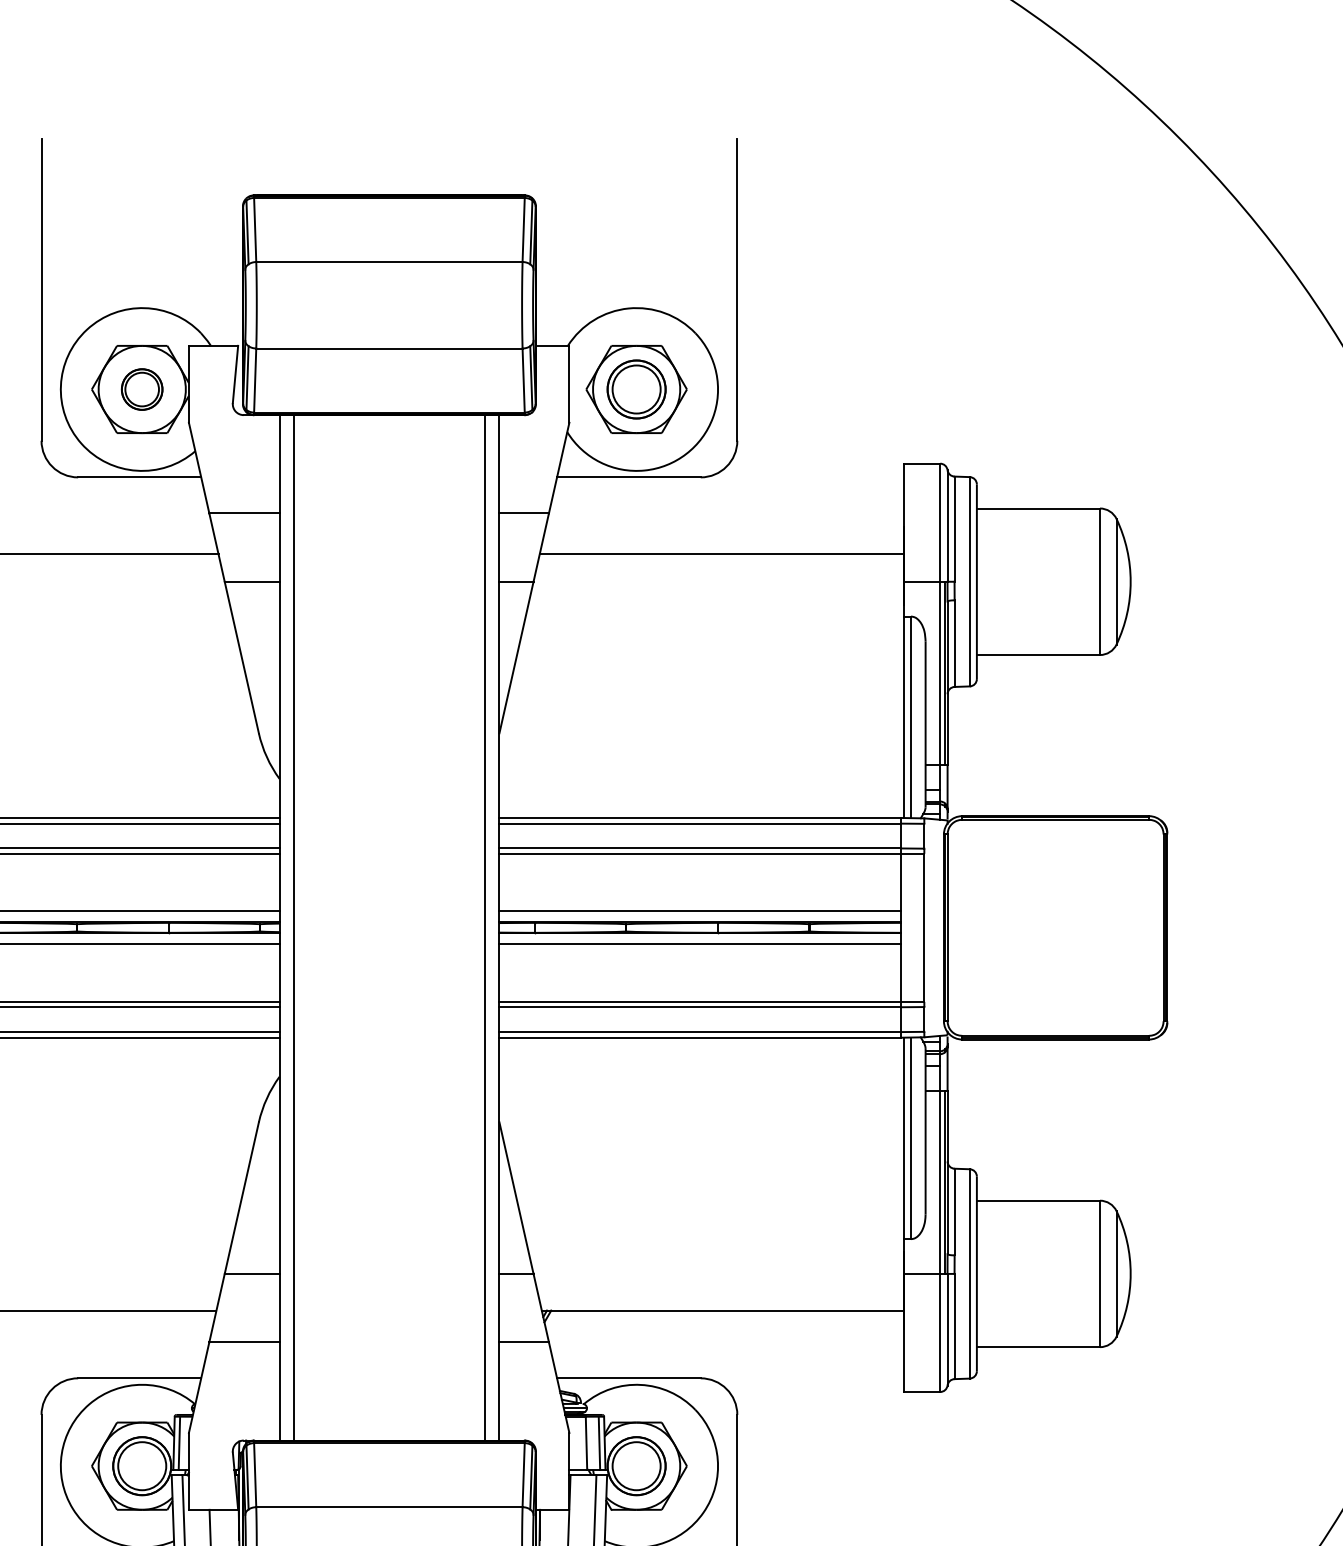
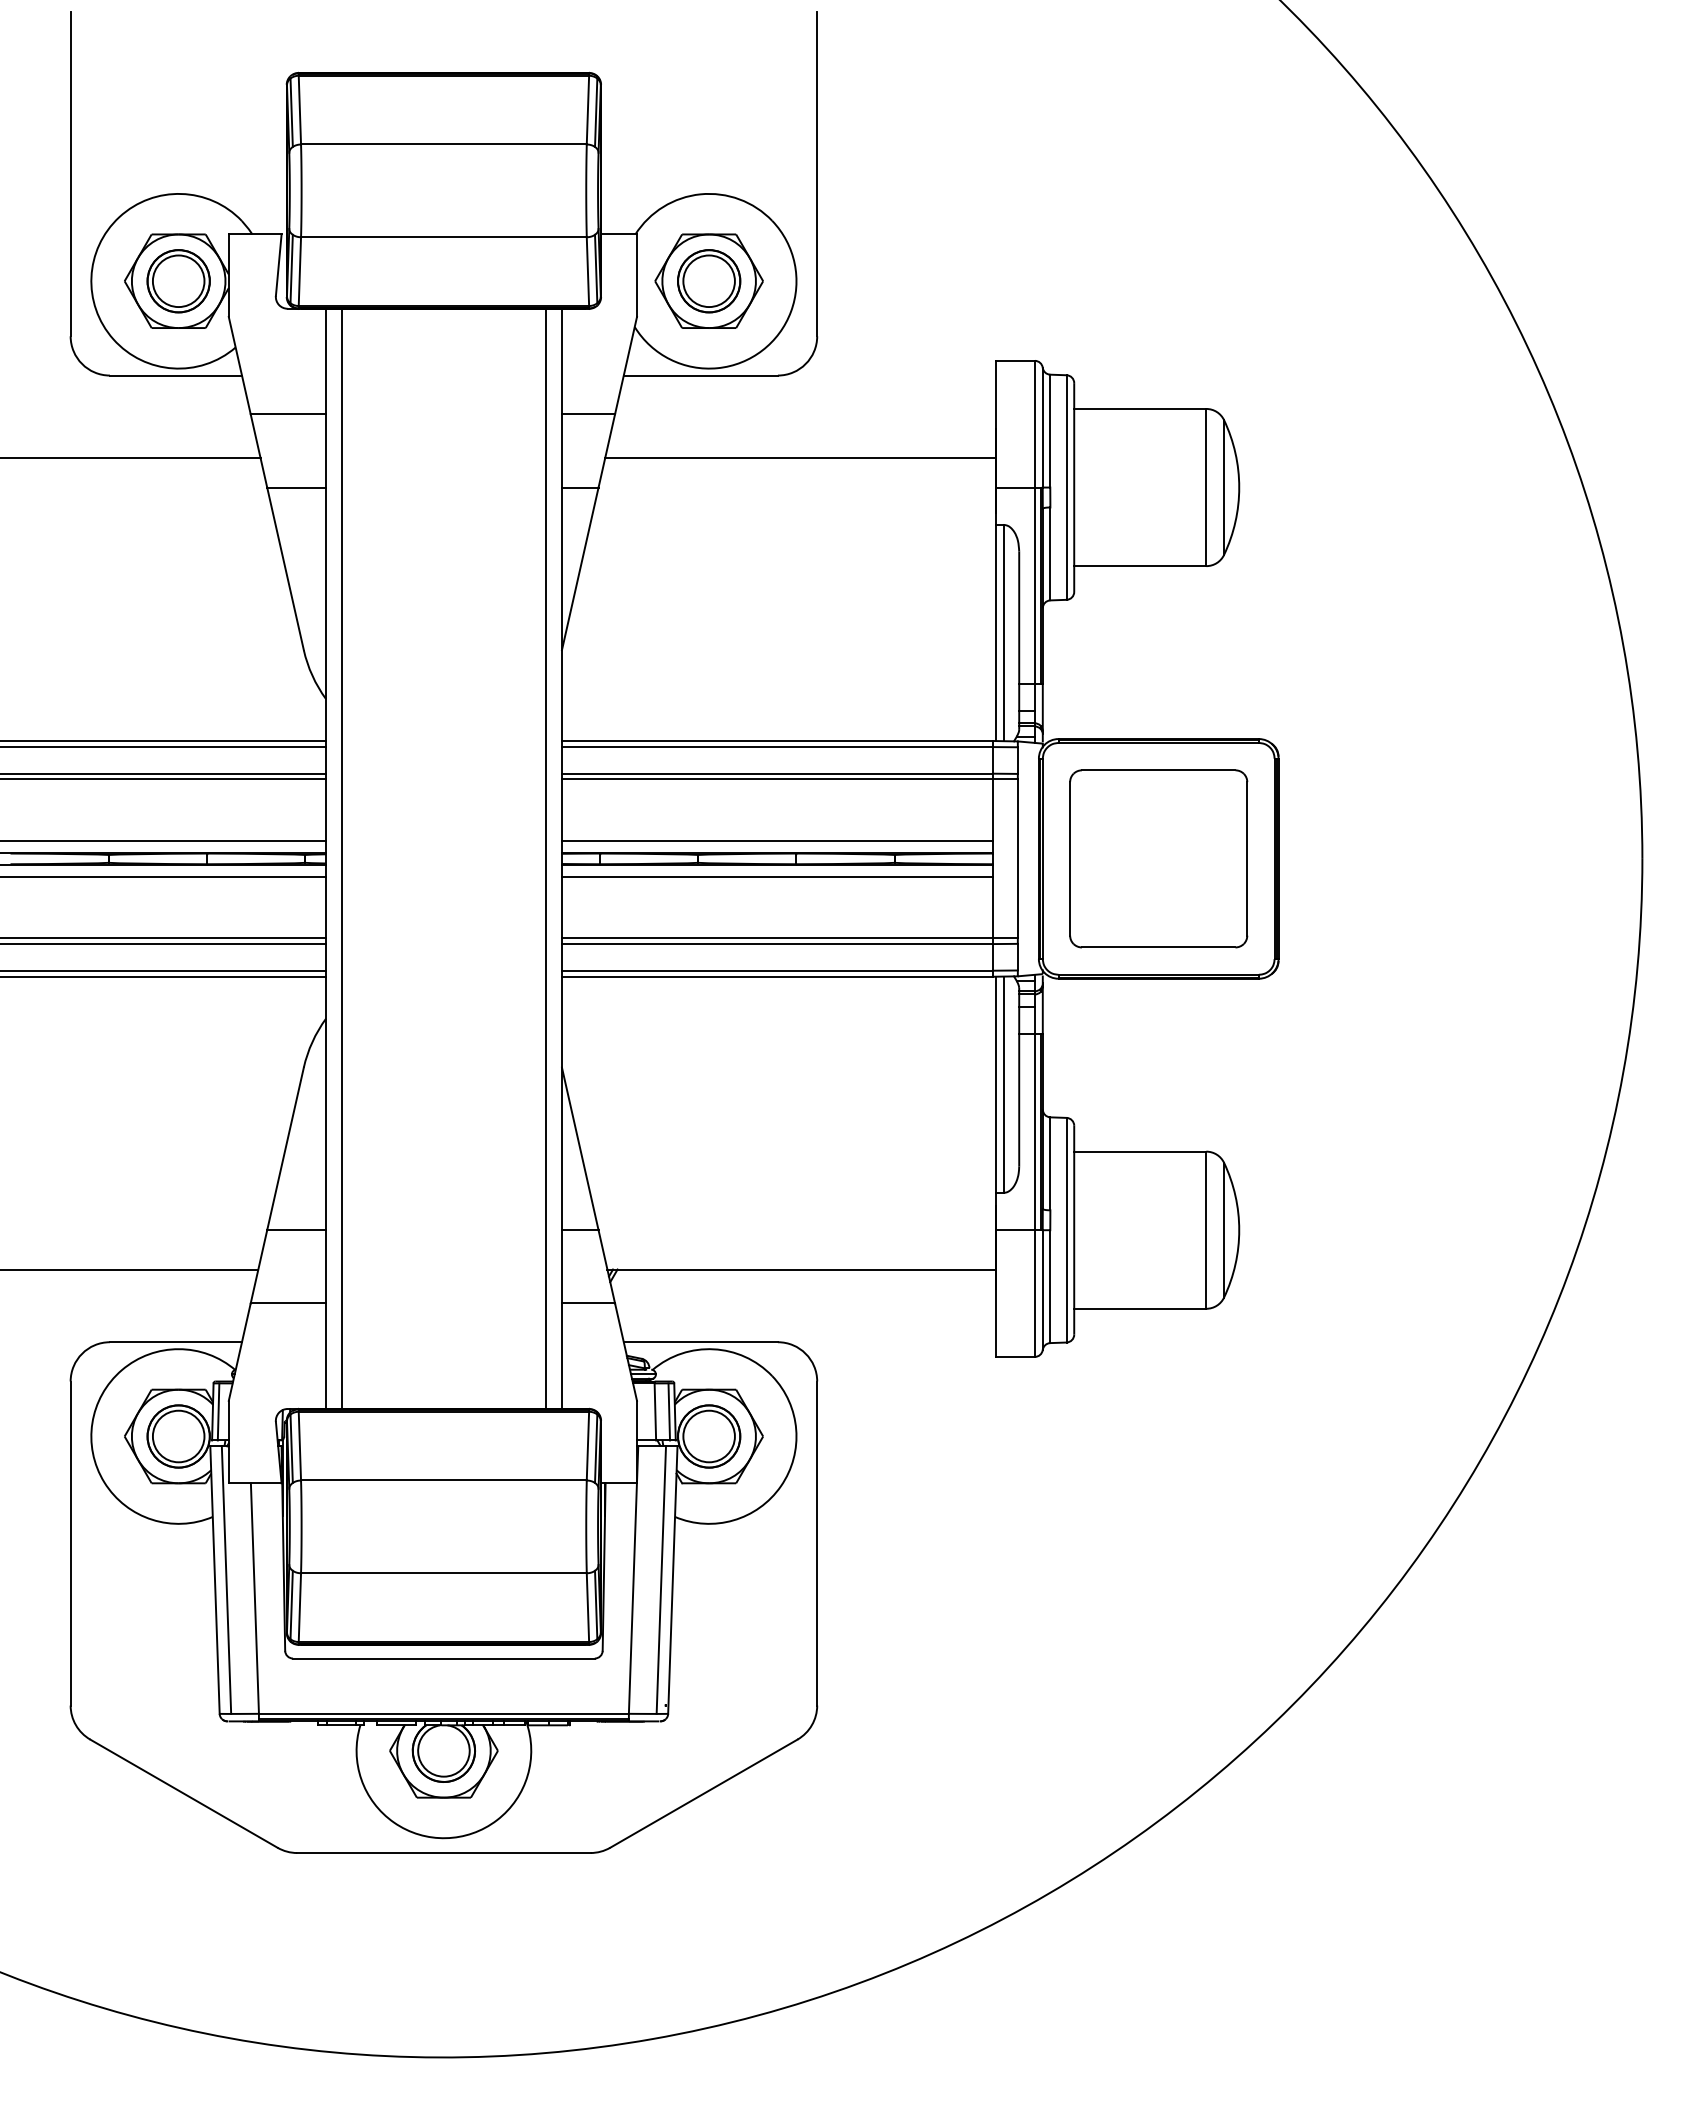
part: (142, 389) -> (178, 281), size x1.43
part: (1055, 927) -> (1158, 858), added

